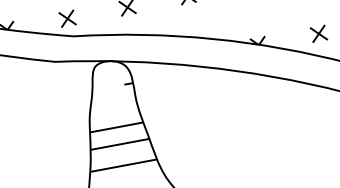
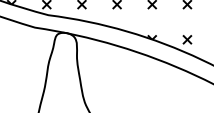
hatch: (115, 126) -> (62, 70), removed

